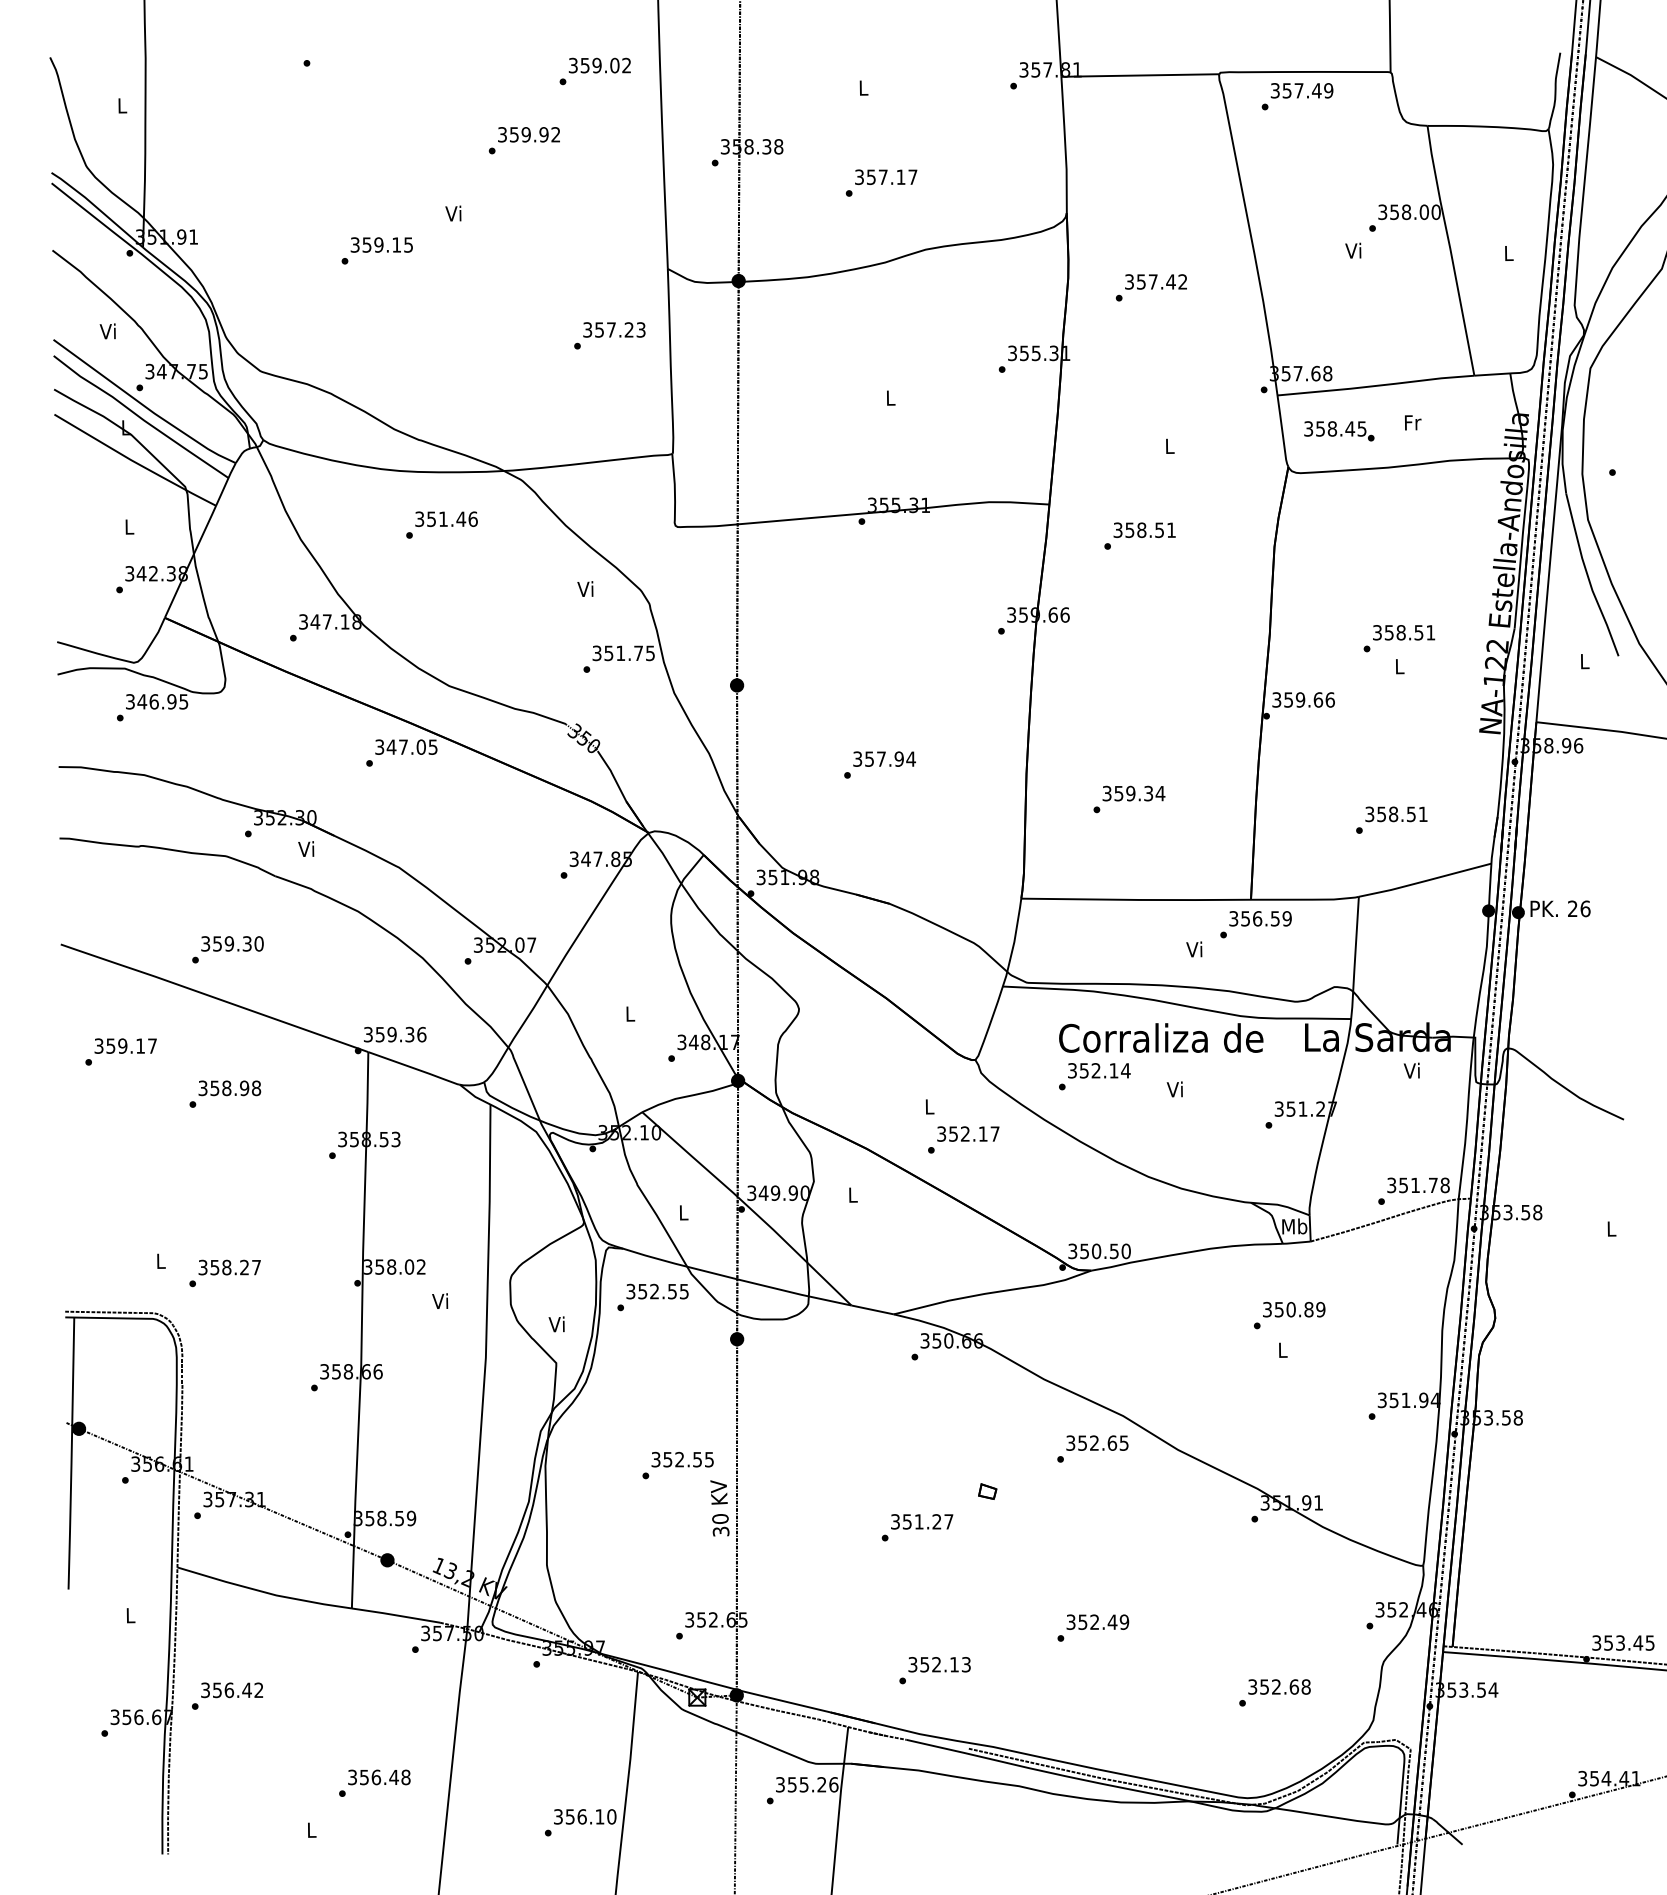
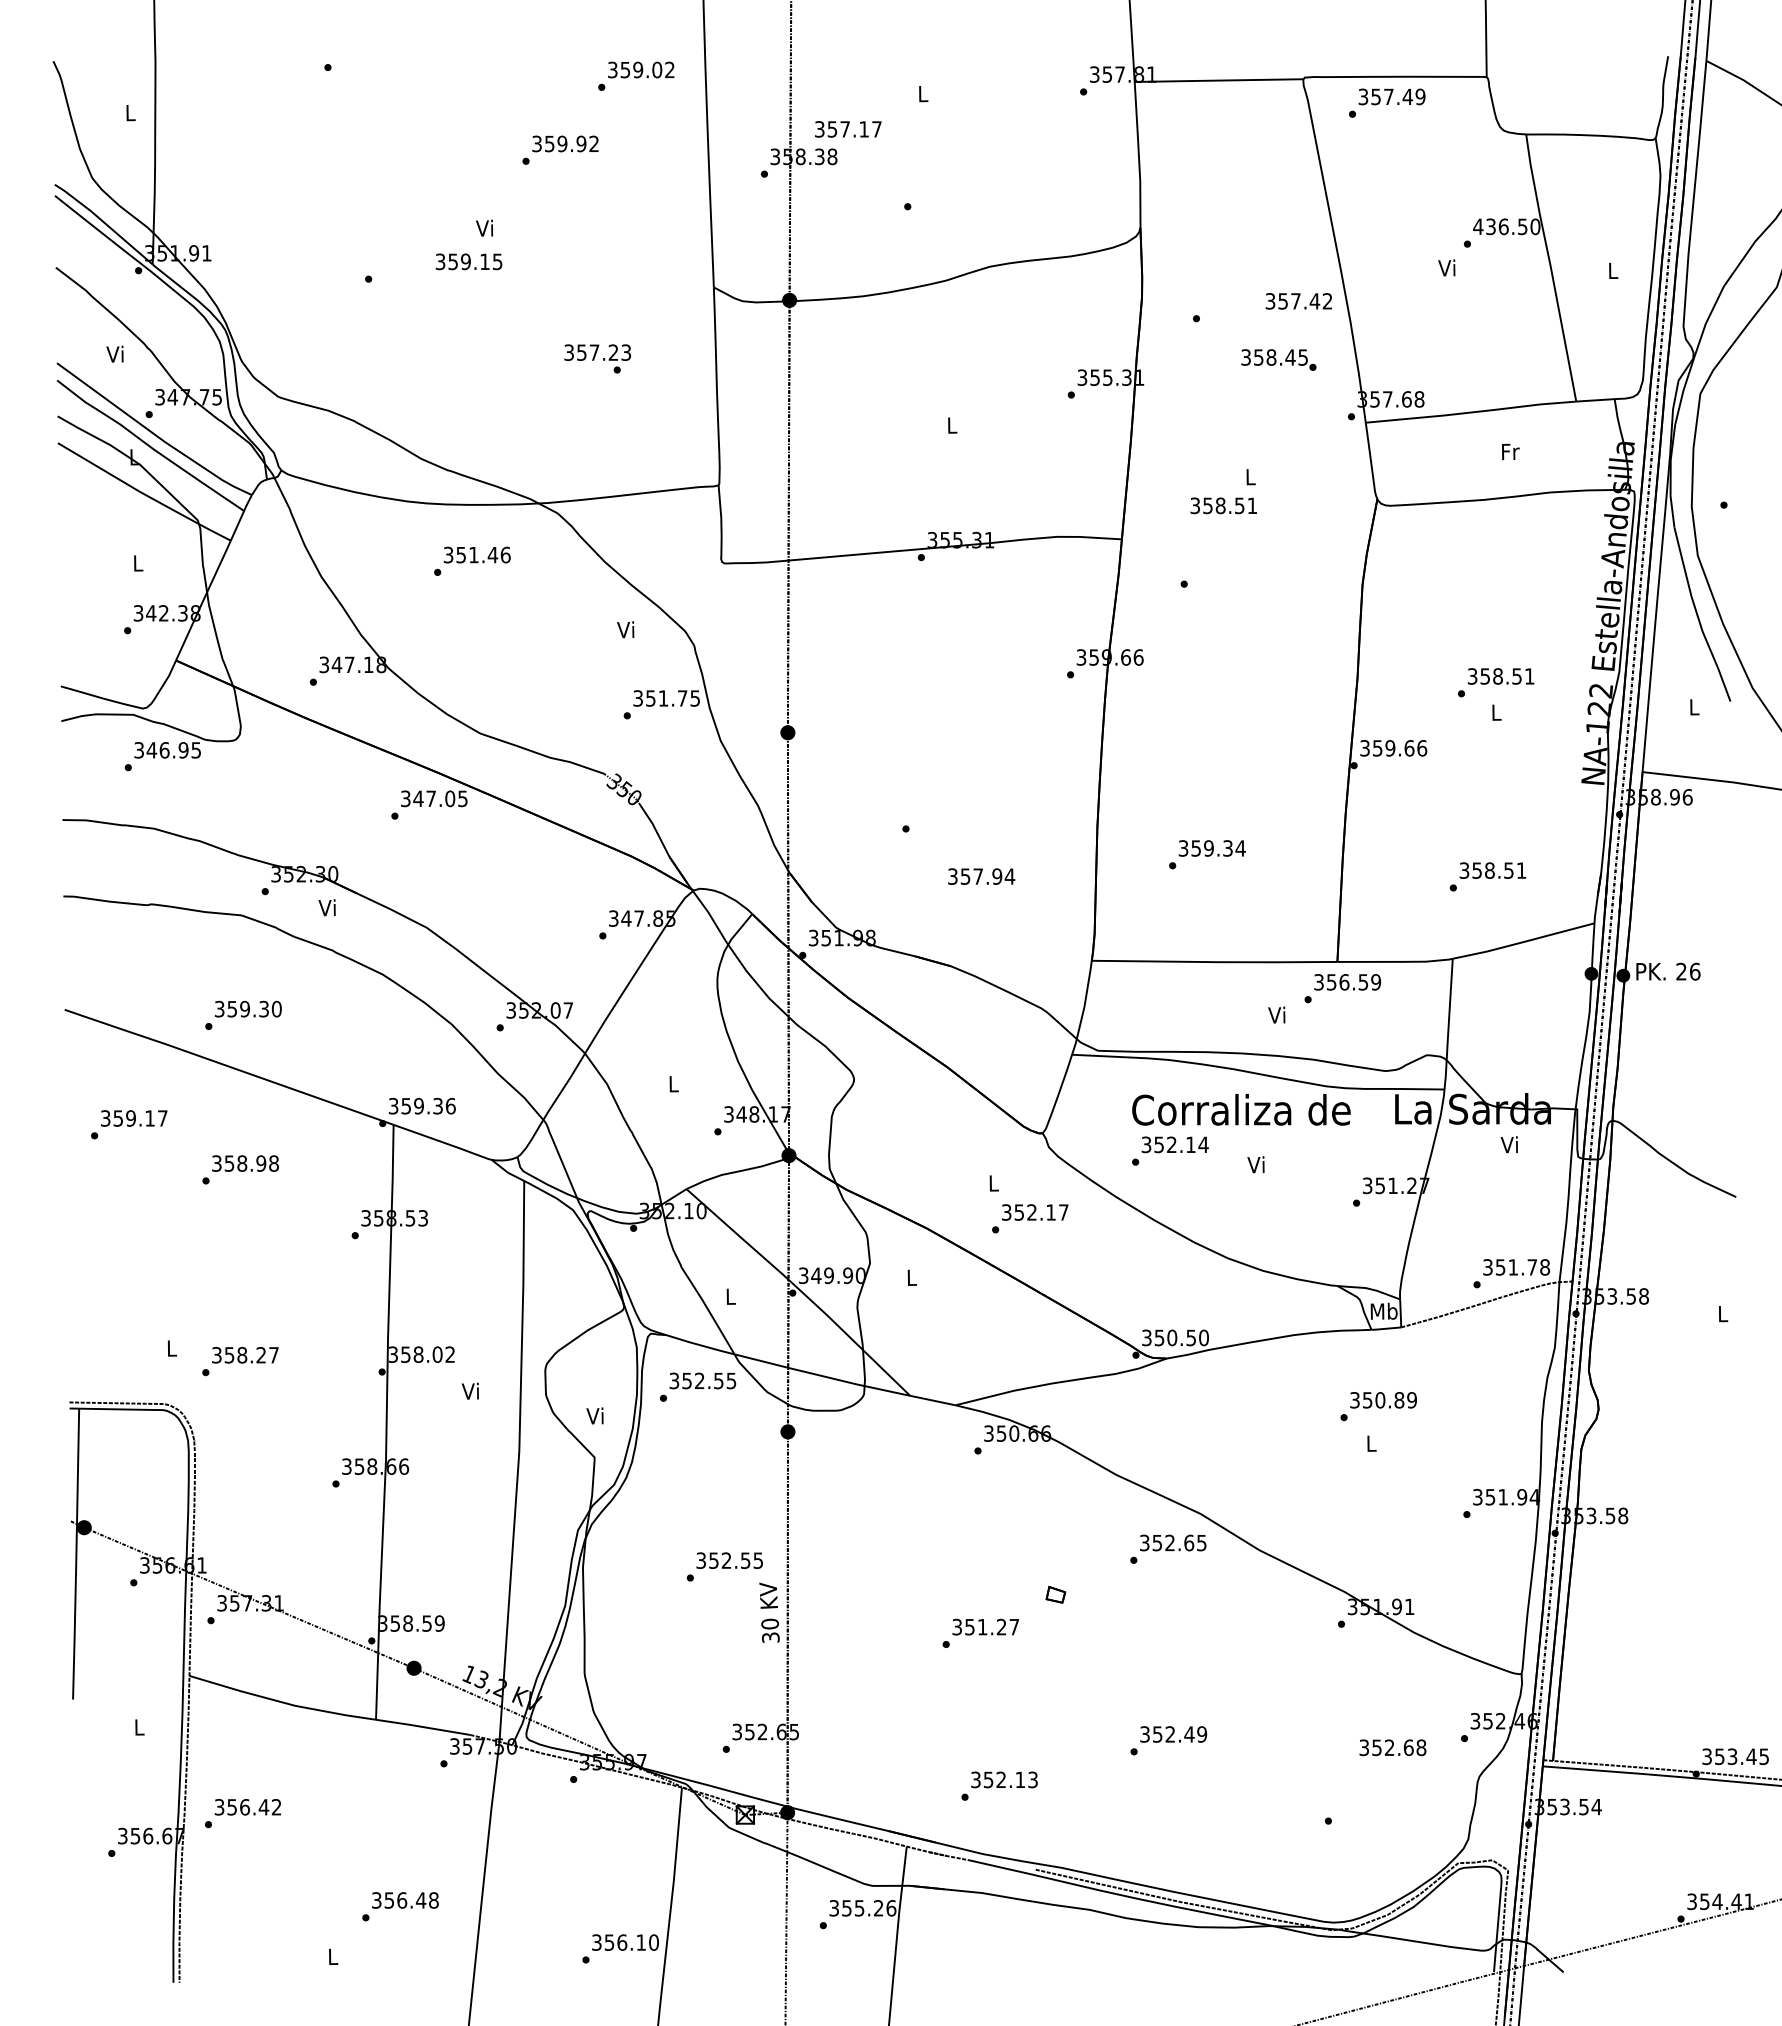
text: (886, 177) -> (848, 129), moved
text: (1403, 211) -> (1500, 226), 358.00 -> 436.50
text: (381, 244) -> (468, 261), moved
text: (1155, 282) -> (1298, 301), moved
text: (614, 329) -> (597, 352), moved
text: (1338, 430) -> (1278, 359), moved
text: (1144, 529) -> (1223, 505), moved
text: (884, 759) -> (981, 876), moved
text: (1279, 1686) -> (1392, 1747), moved

